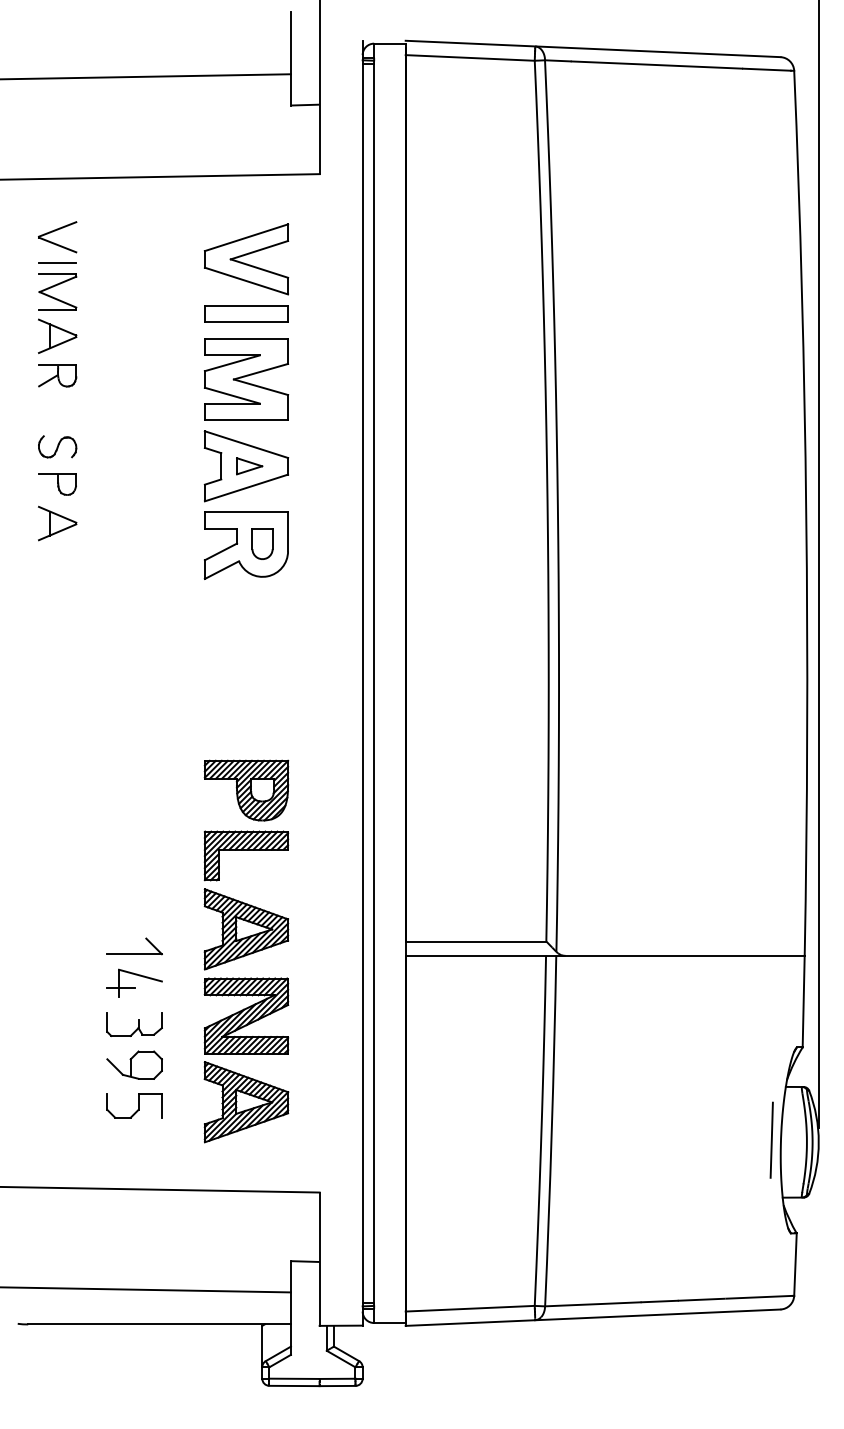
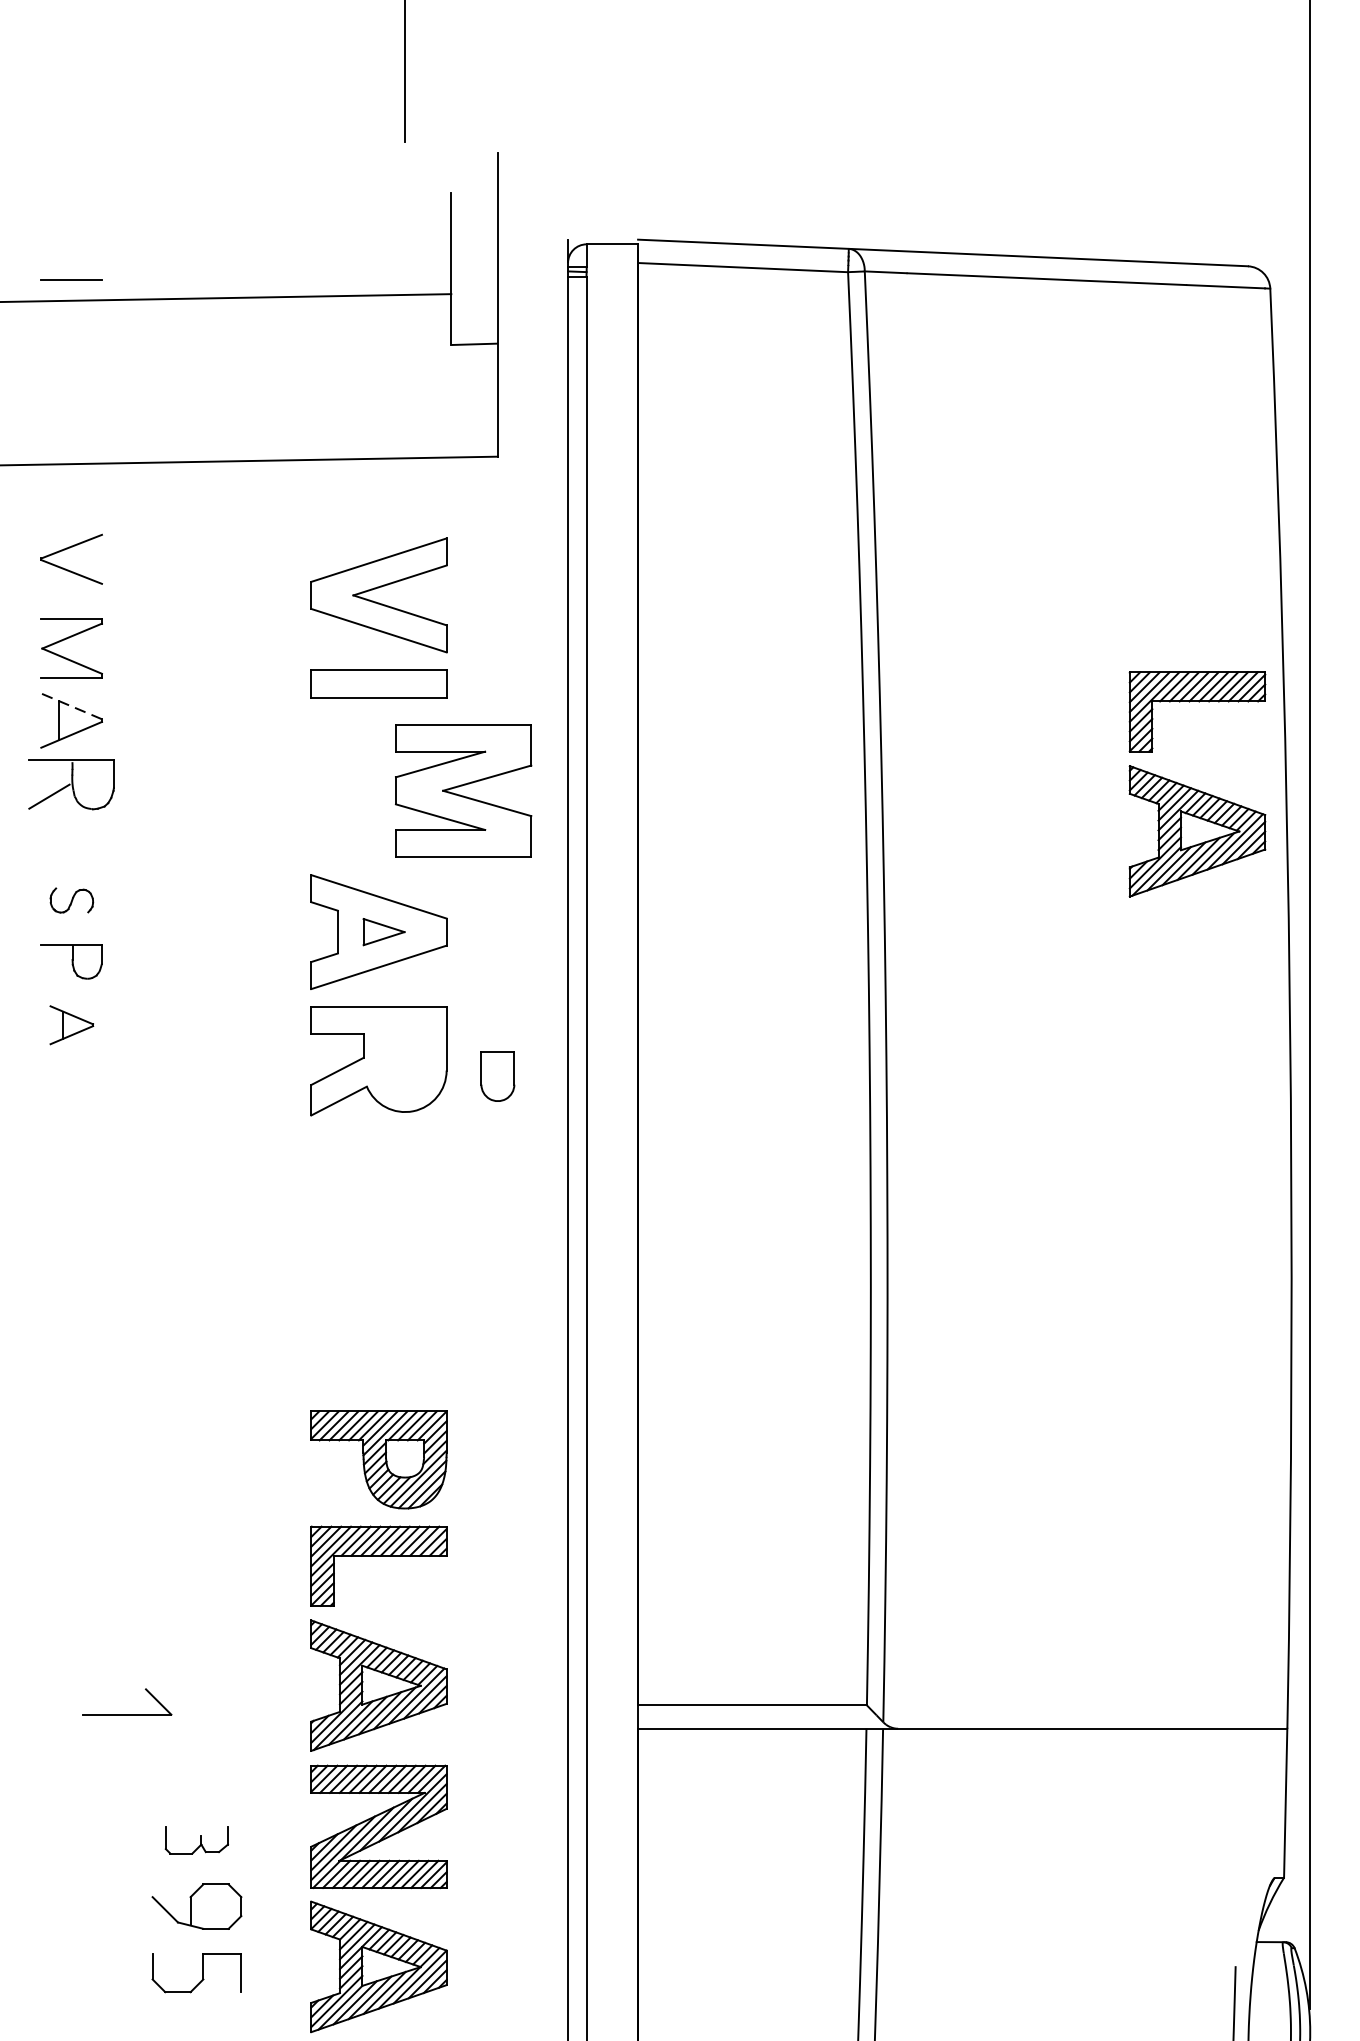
line: (57, 262) -> (71, 279), moved
line: (57, 327) -> (71, 706), solid -> dashed
part: (57, 375) -> (71, 784), size x1.4
part: (749, 375) -> (1197, 784), added
part: (246, 379) -> (463, 790), moved
part: (57, 446) -> (71, 899), size x0.7
part: (57, 523) -> (71, 1025), size x0.7
part: (262, 543) -> (497, 1075), moved
part: (134, 953) -> (126, 1713), moved
part: (134, 982) -> (196, 1772), removed
part: (134, 1024) -> (196, 1840), size x0.7

